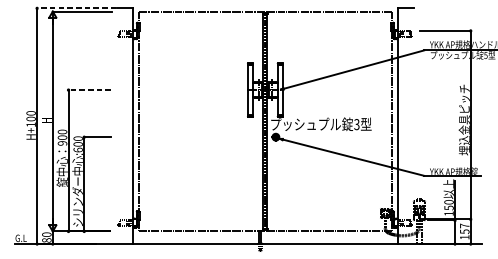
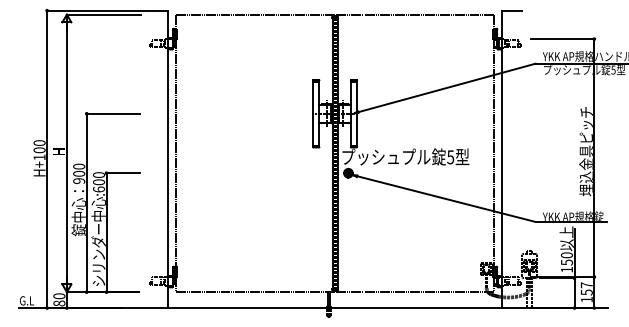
line: (76, 8) -> (96, 10), dashed -> solid
line: (89, 89) -> (113, 113), dashed -> solid
text: (356, 123) -> (450, 156), 3 -> 5

